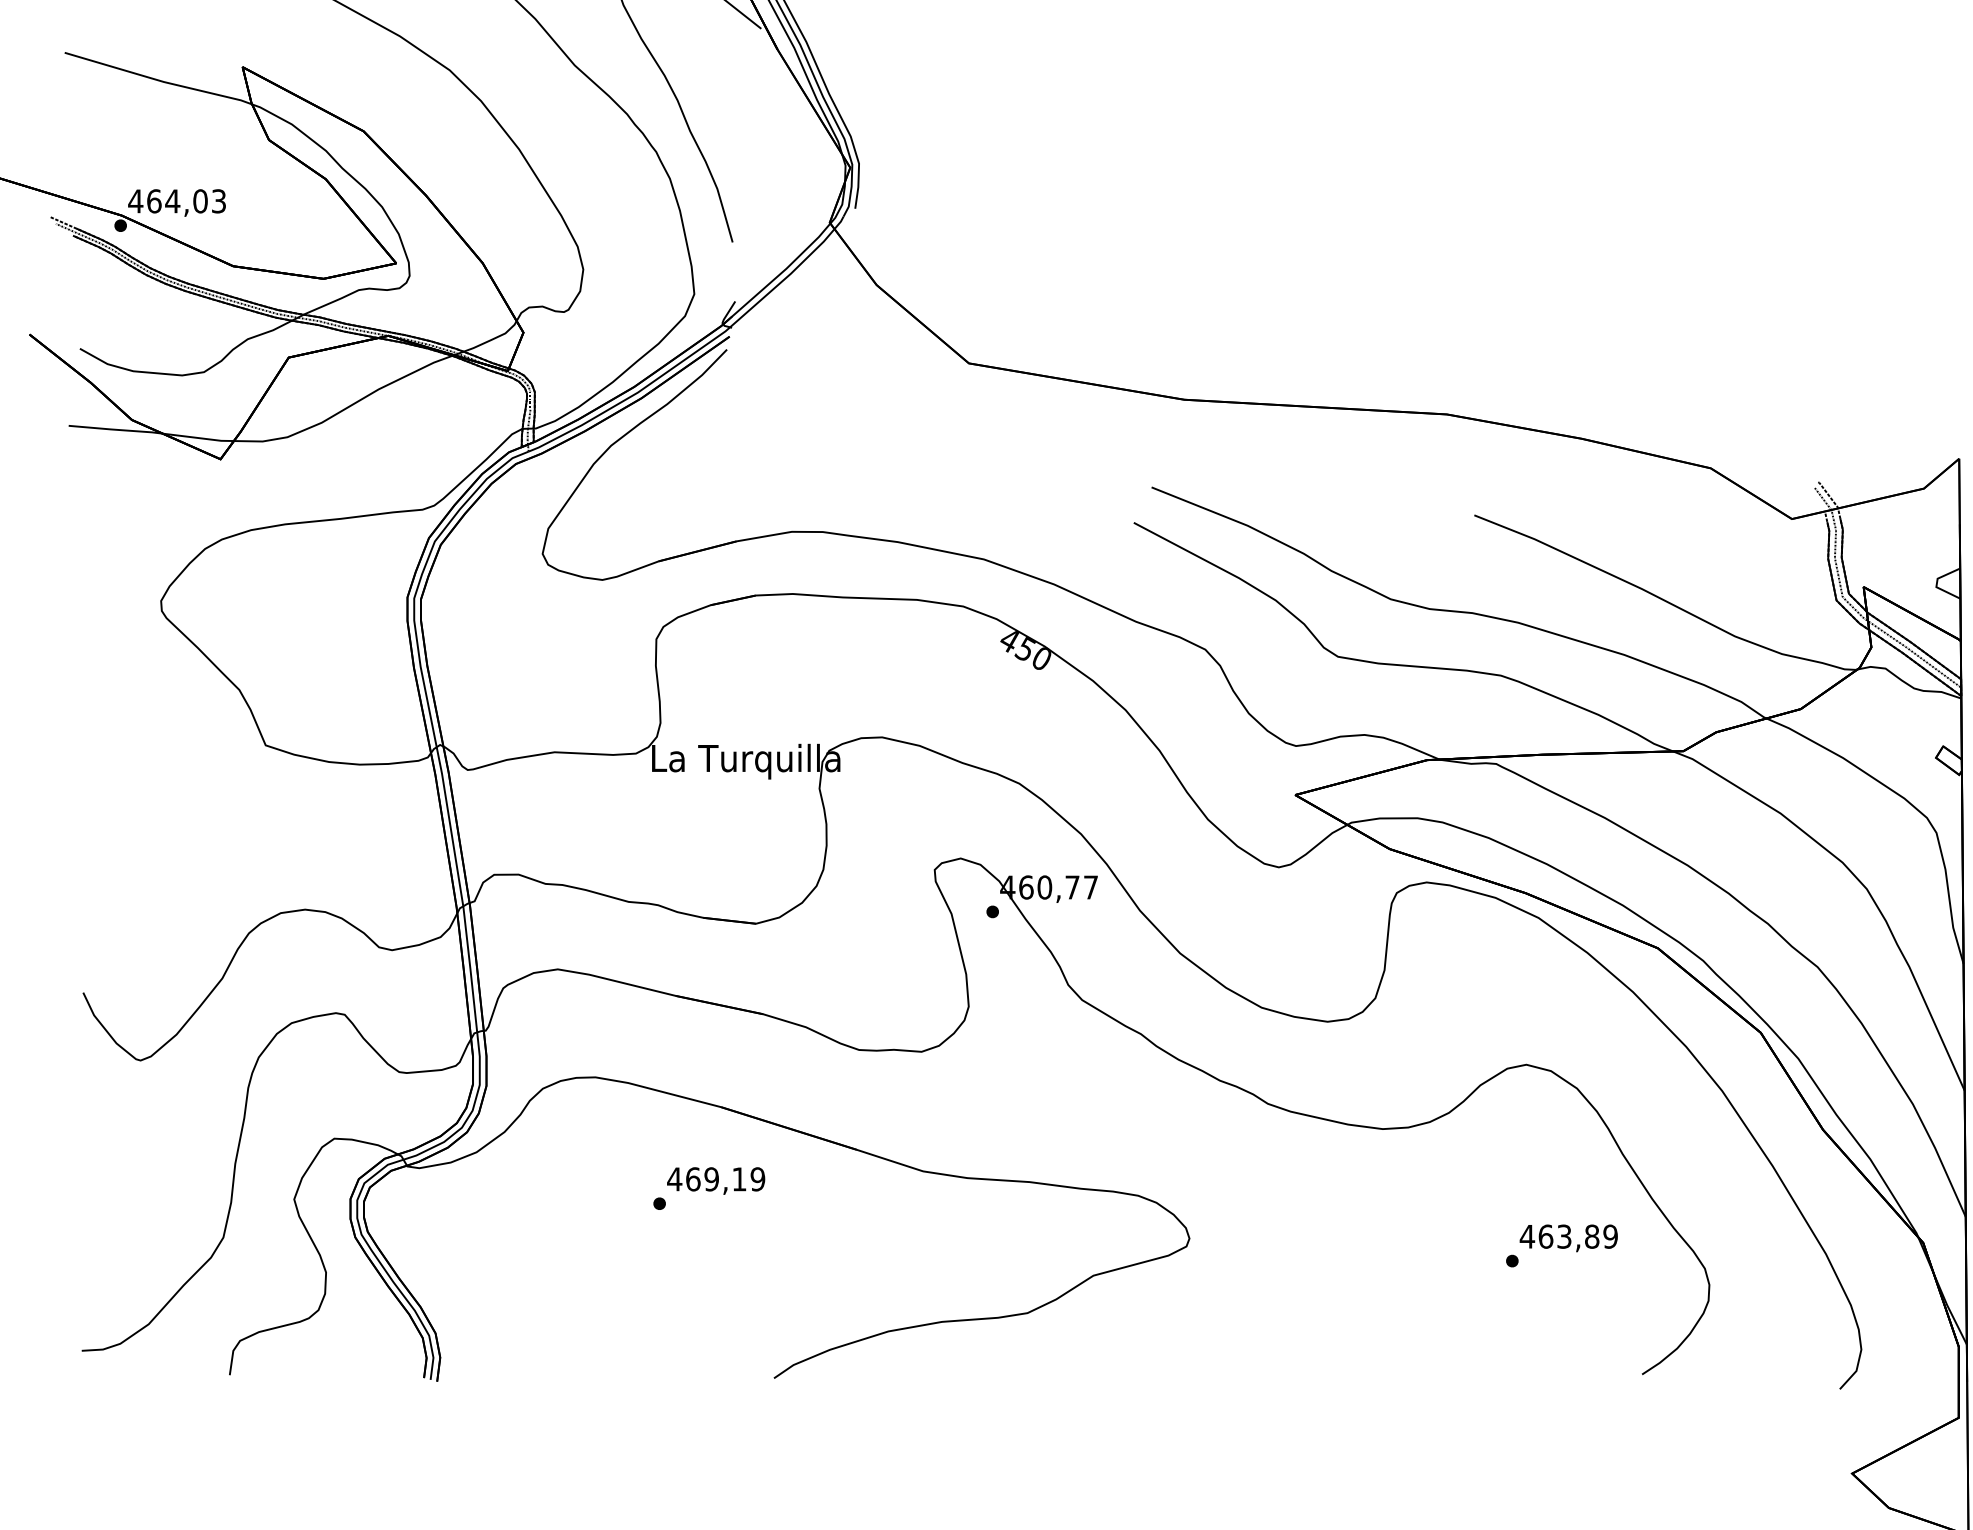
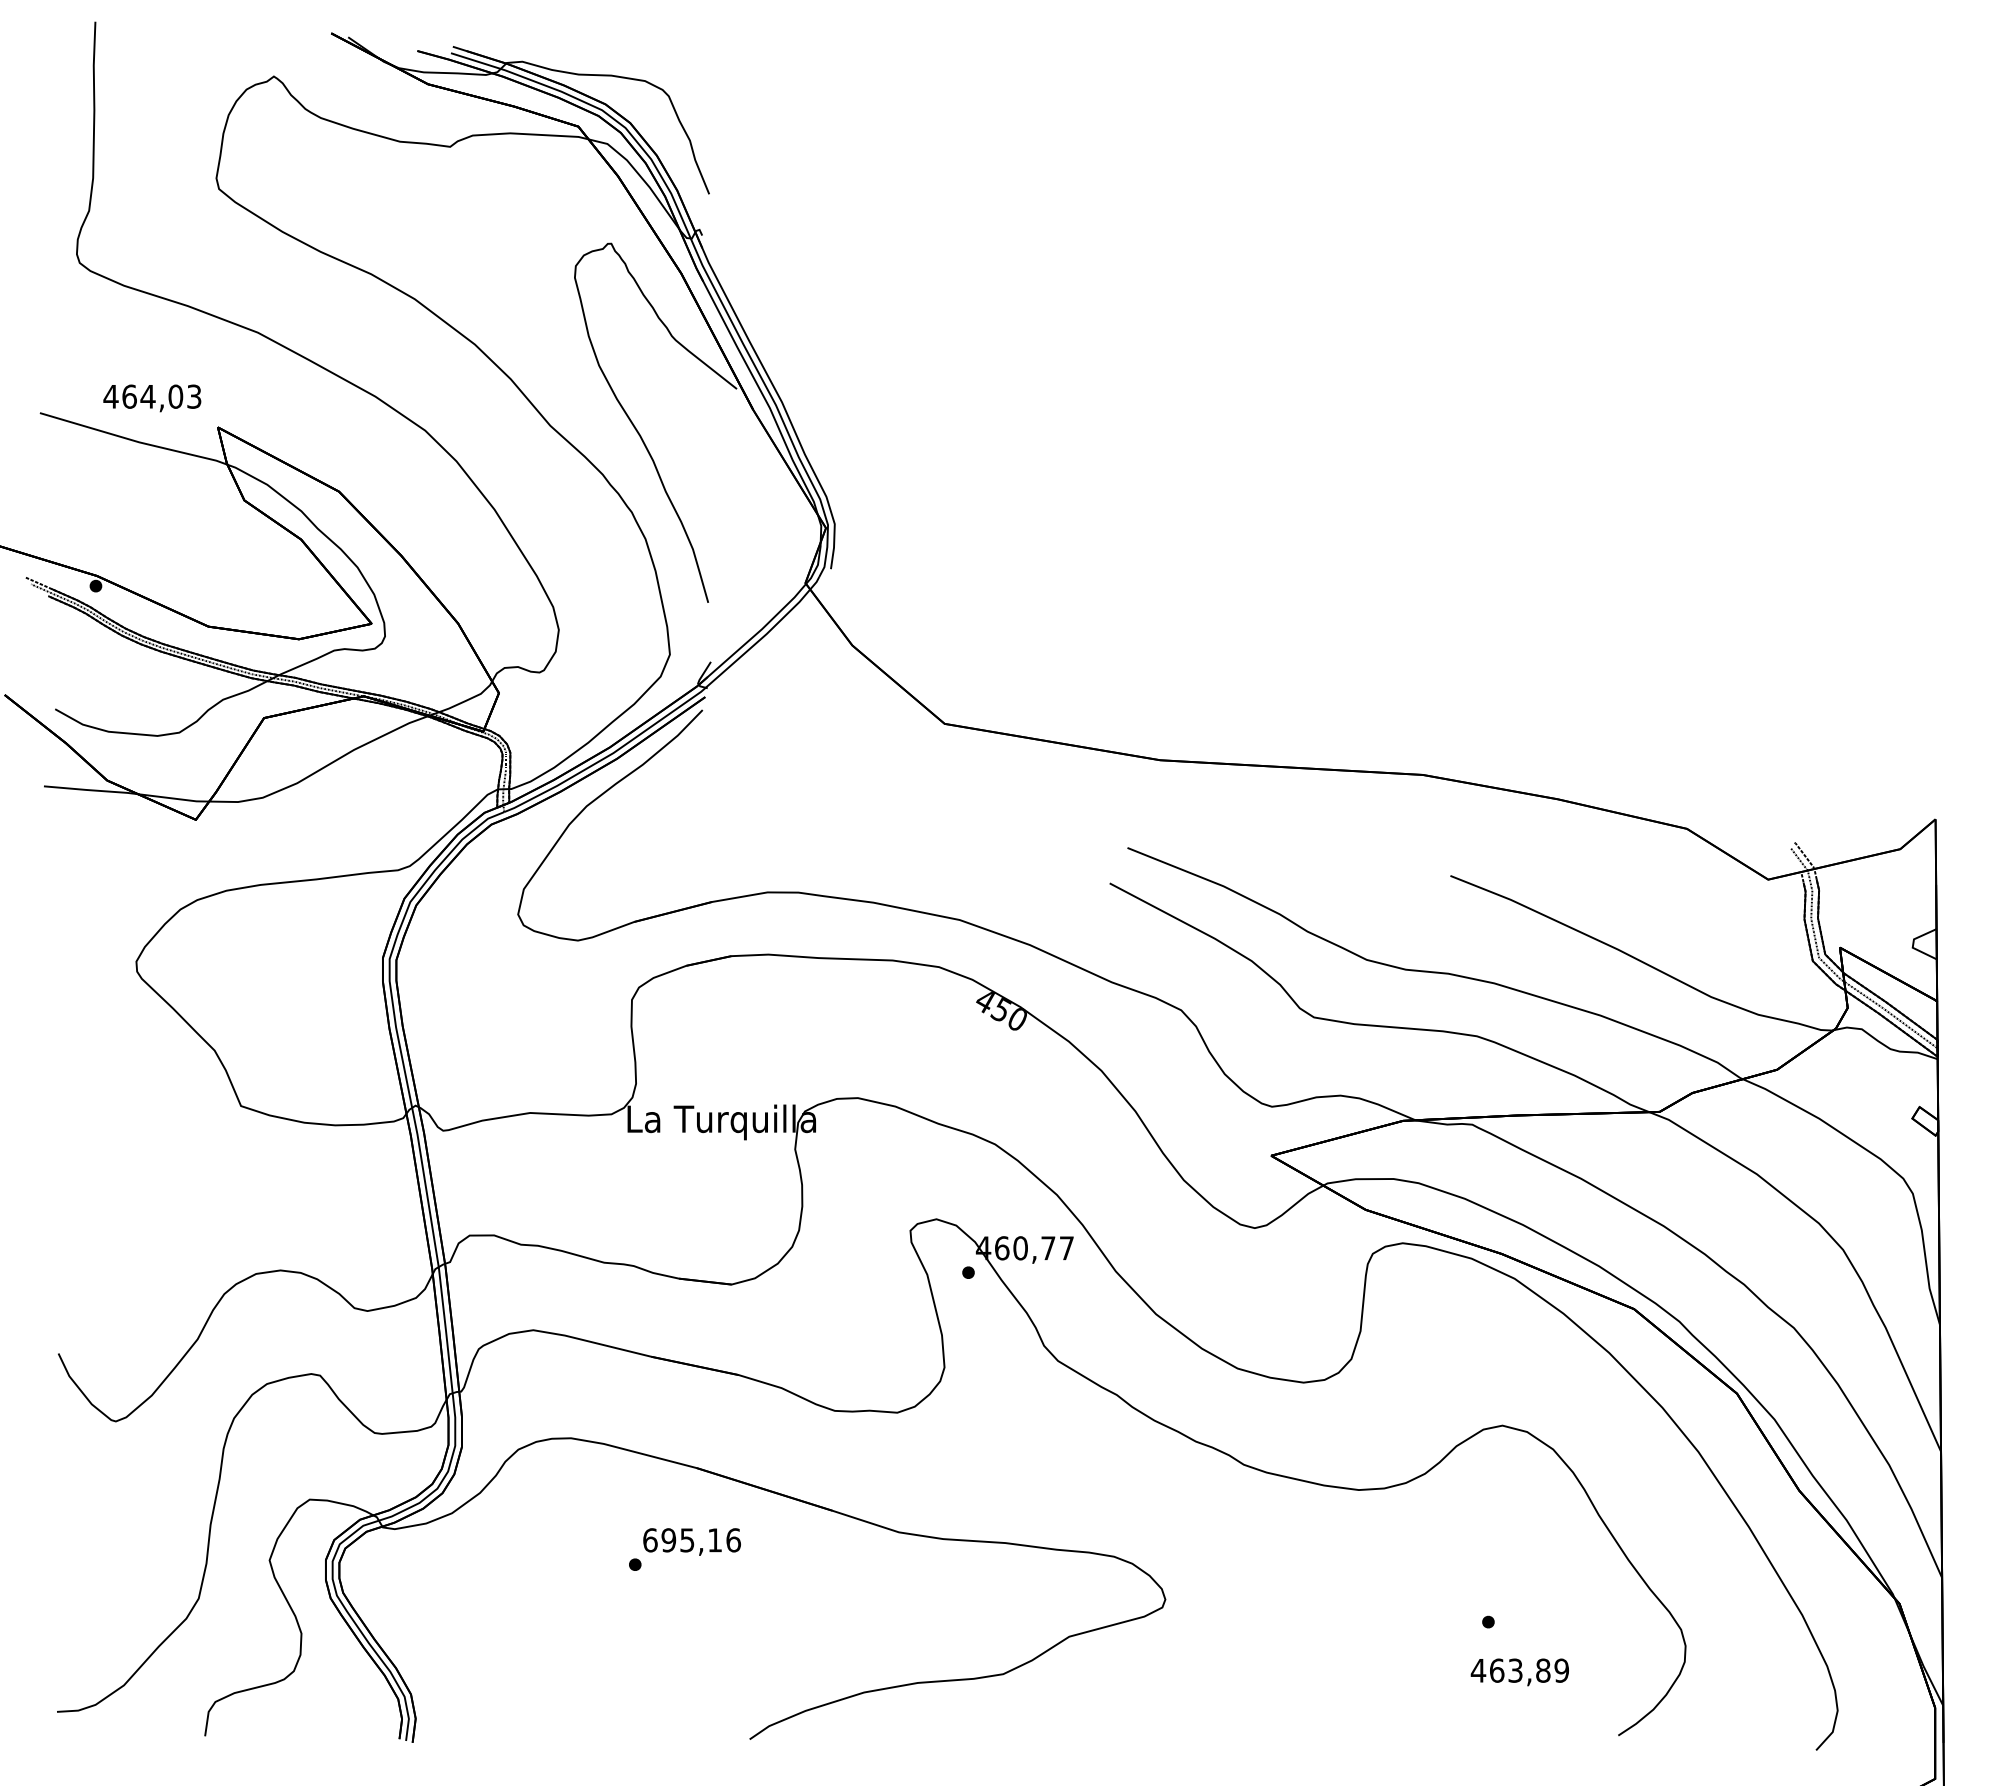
text: (177, 203) -> (152, 398), moved
text: (715, 1179) -> (691, 1540), 469,19 -> 695,16
text: (1568, 1238) -> (1519, 1672), moved

